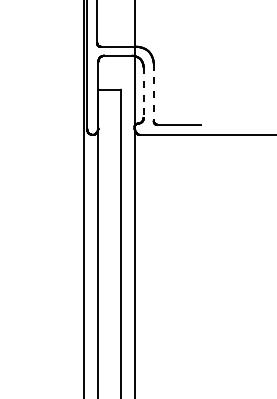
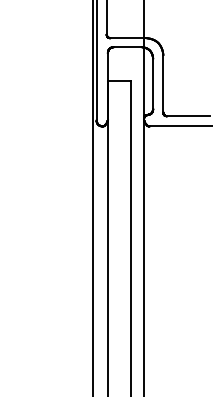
line: (153, 92) -> (162, 83), dashed -> solid
line: (143, 93) -> (152, 84), dashed -> solid

